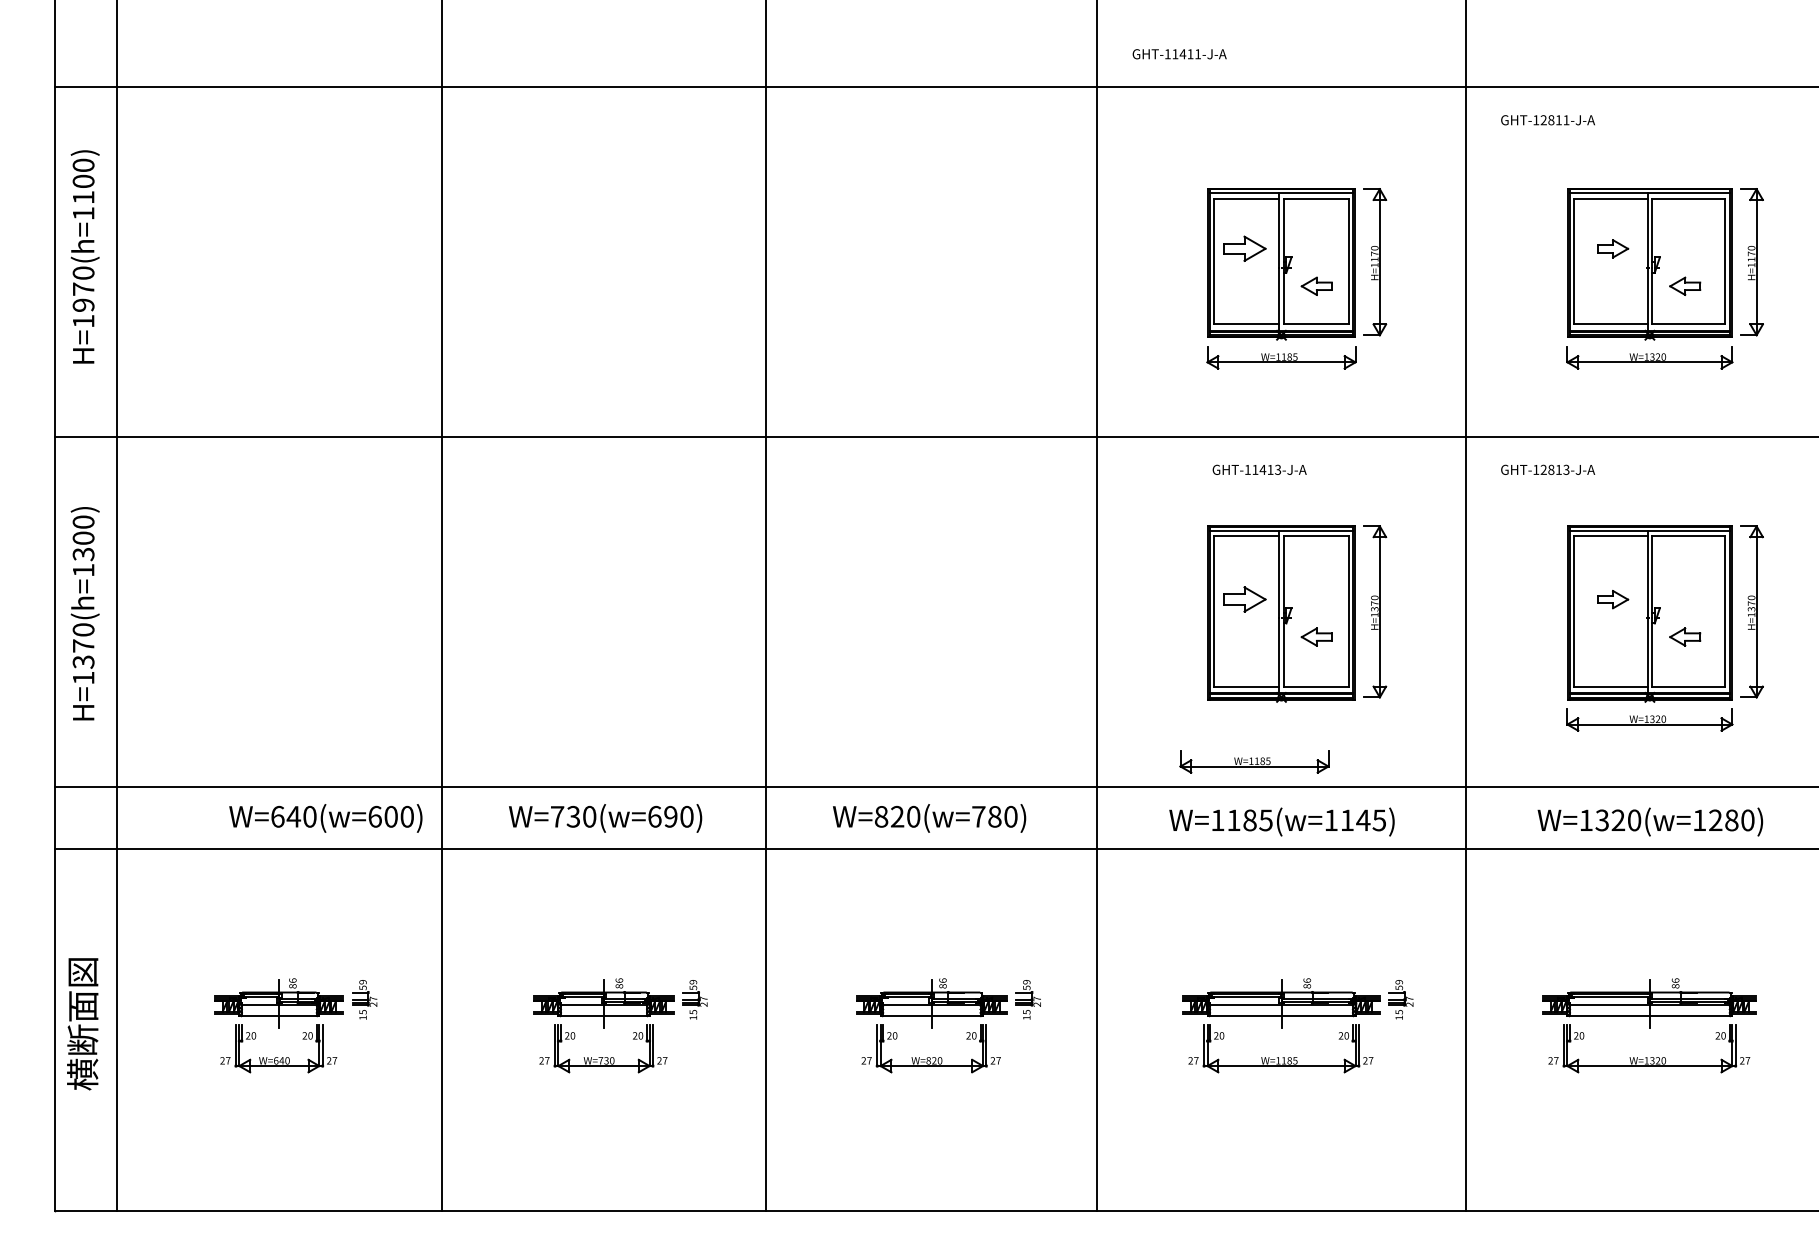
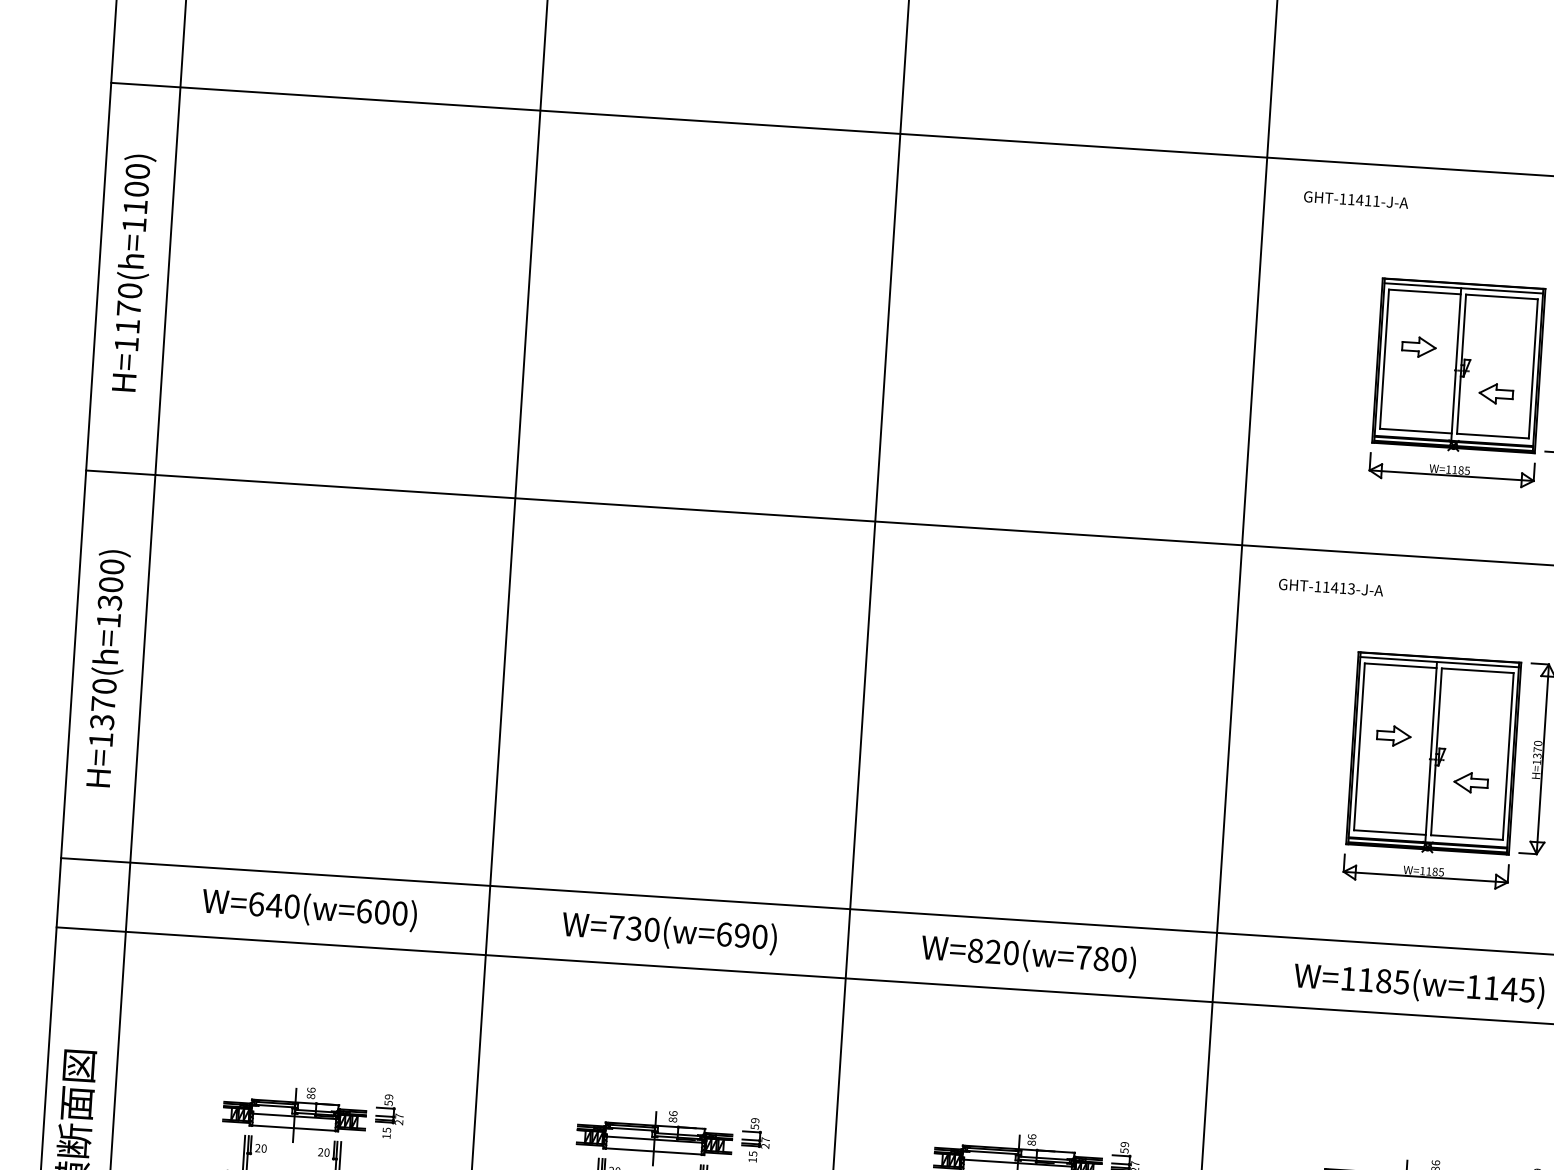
text: (1179, 54) -> (1355, 200), moved
part: (1244, 248) -> (1418, 346), size x0.71
text: (83, 304) -> (127, 325), H=1970(h=1100) -> H=1170(h=1100)
text: (1259, 469) -> (1330, 587), moved
part: (1244, 599) -> (1393, 735), size x0.71
part: (1254, 761) -> (1426, 871), moved
text: (325, 818) -> (309, 909), moved

